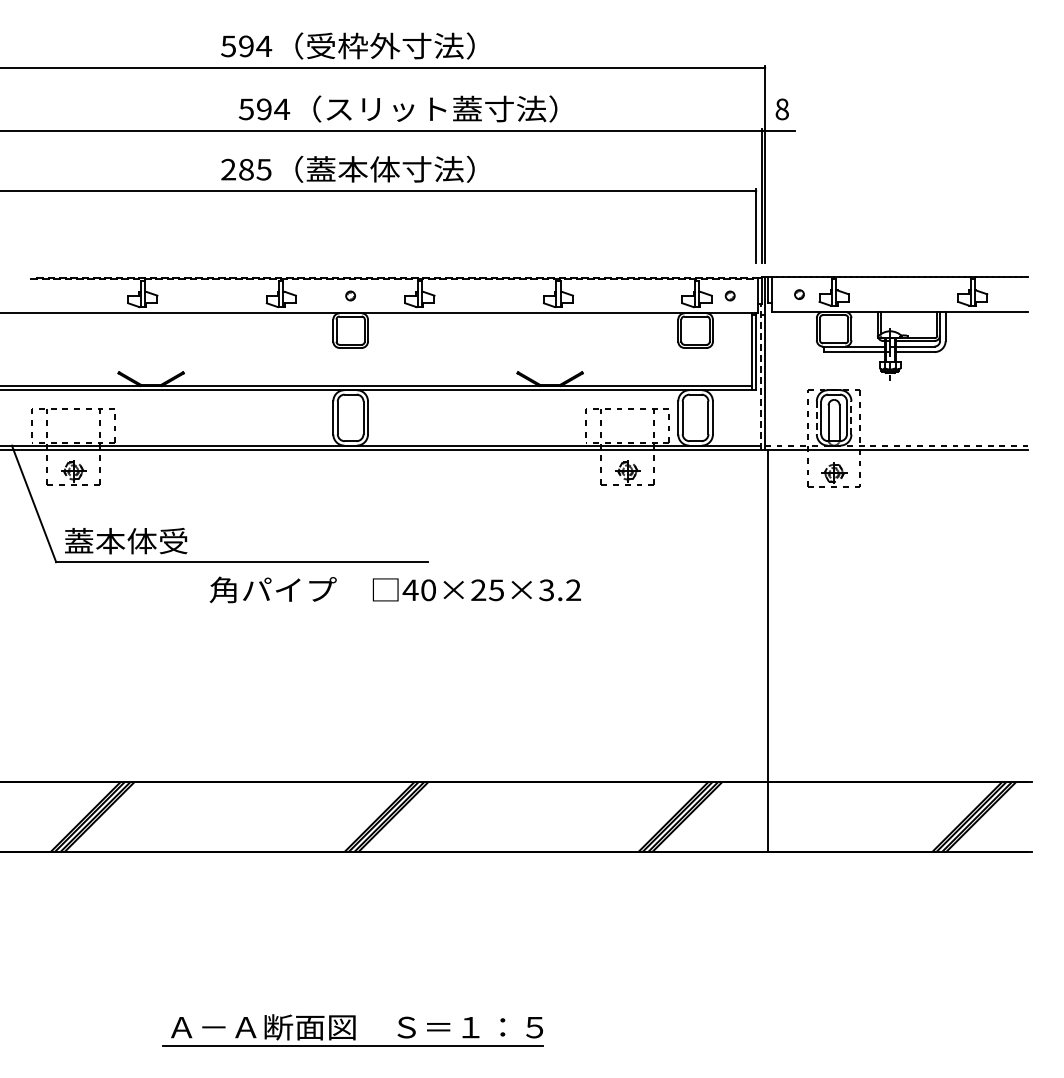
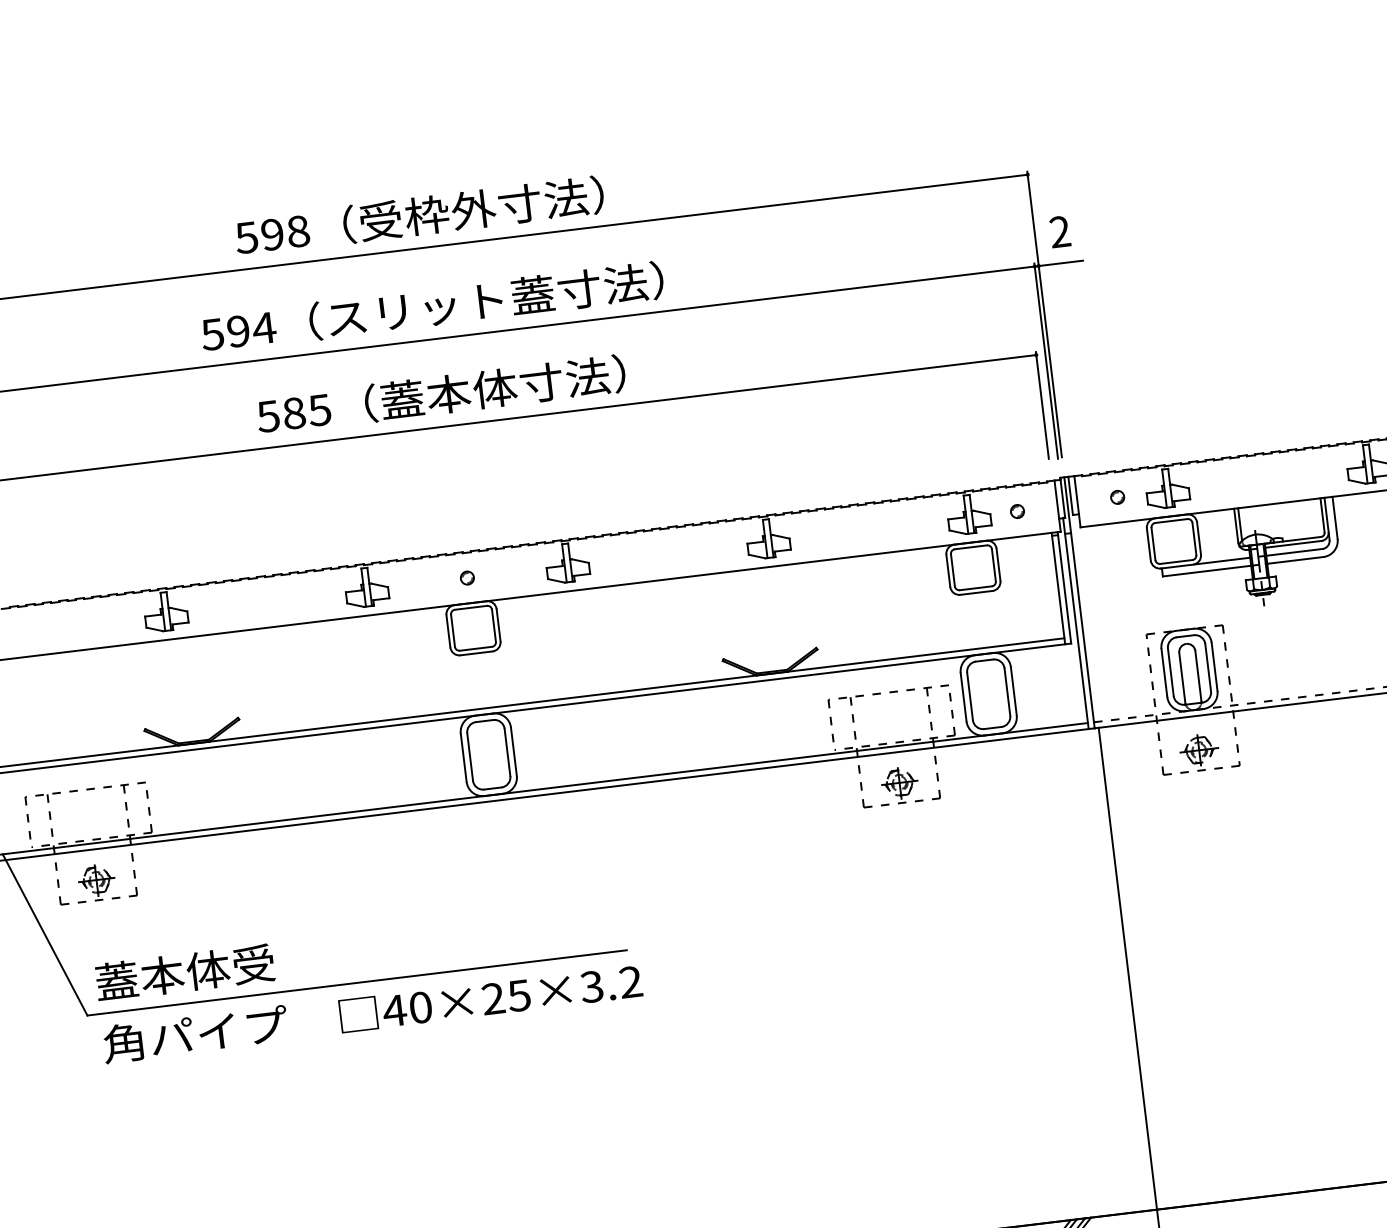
text: (264, 46) -> (298, 231), 594 -> 598
text: (397, 108) -> (431, 306), moved
text: (781, 109) -> (1059, 232), 8 -> 2
text: (228, 169) -> (268, 416), 285 -> 585
line: (760, 376) -> (1075, 622), dashed -> solid
line: (816, 417) -> (1163, 672), dashed -> solid
line: (851, 417) -> (1214, 666), dashed -> solid
text: (394, 589) -> (371, 1012), moved

